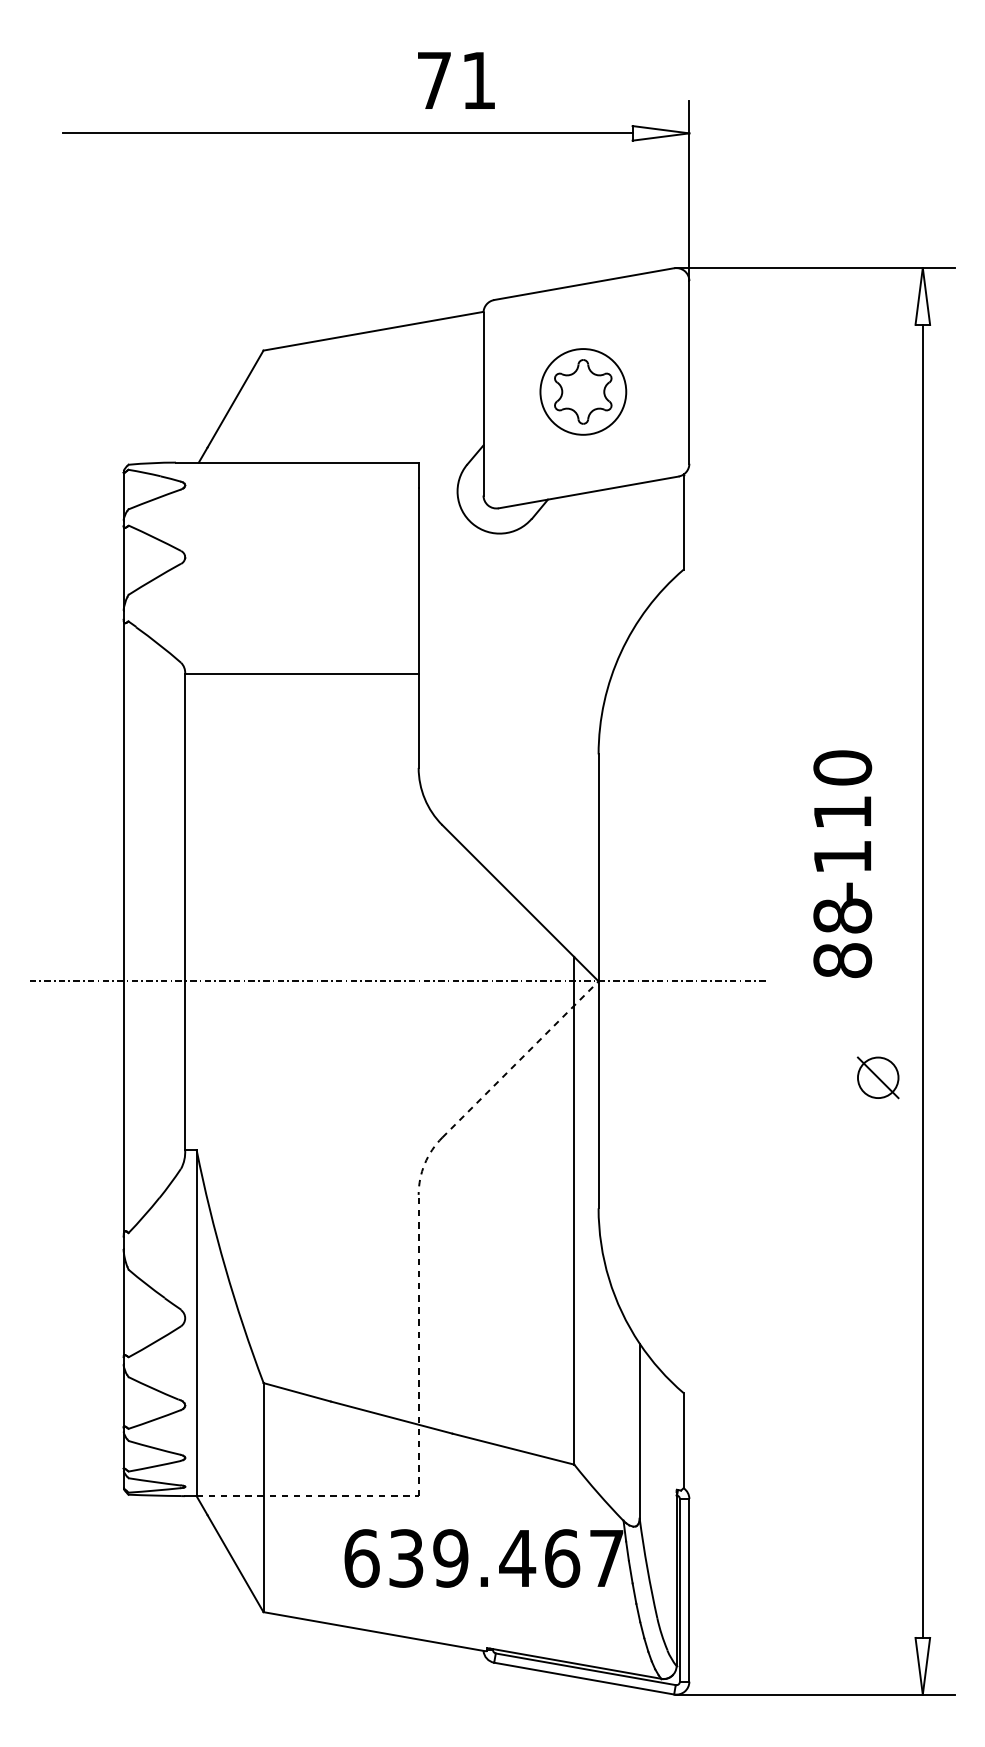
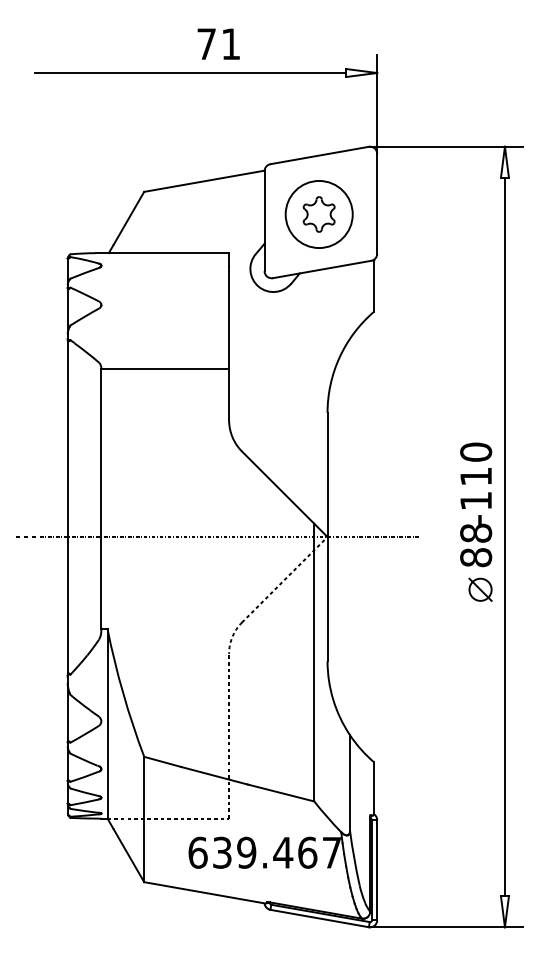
text: (455, 79) -> (218, 43), moved
circle: (582, 391) -> (318, 214), size x1.43
text: (843, 863) -> (476, 504), moved

